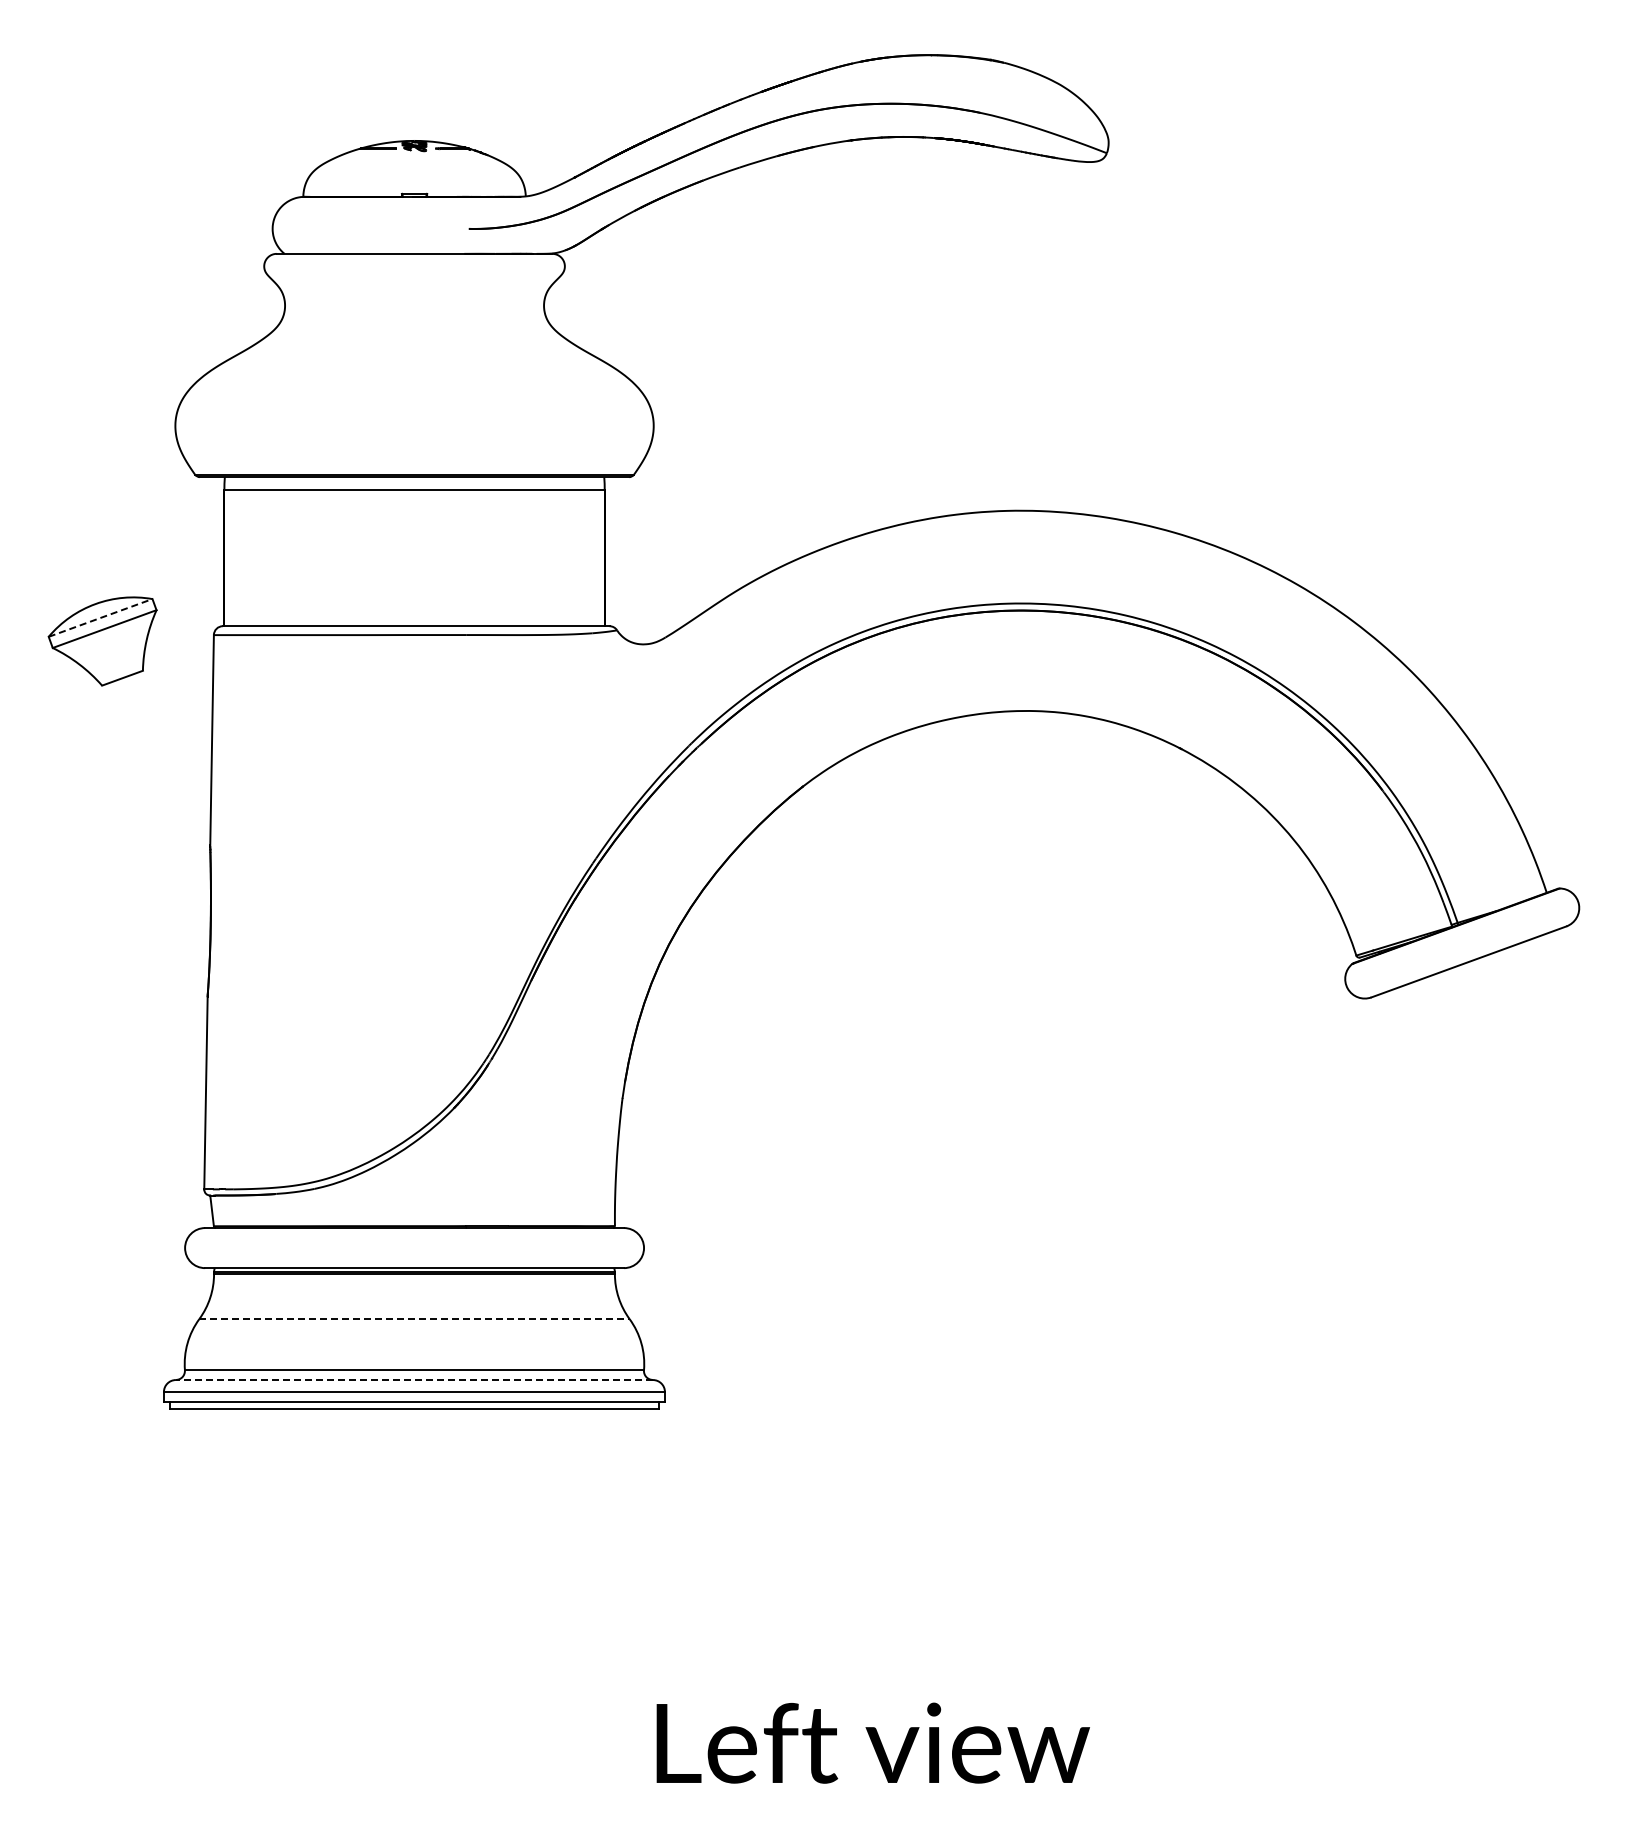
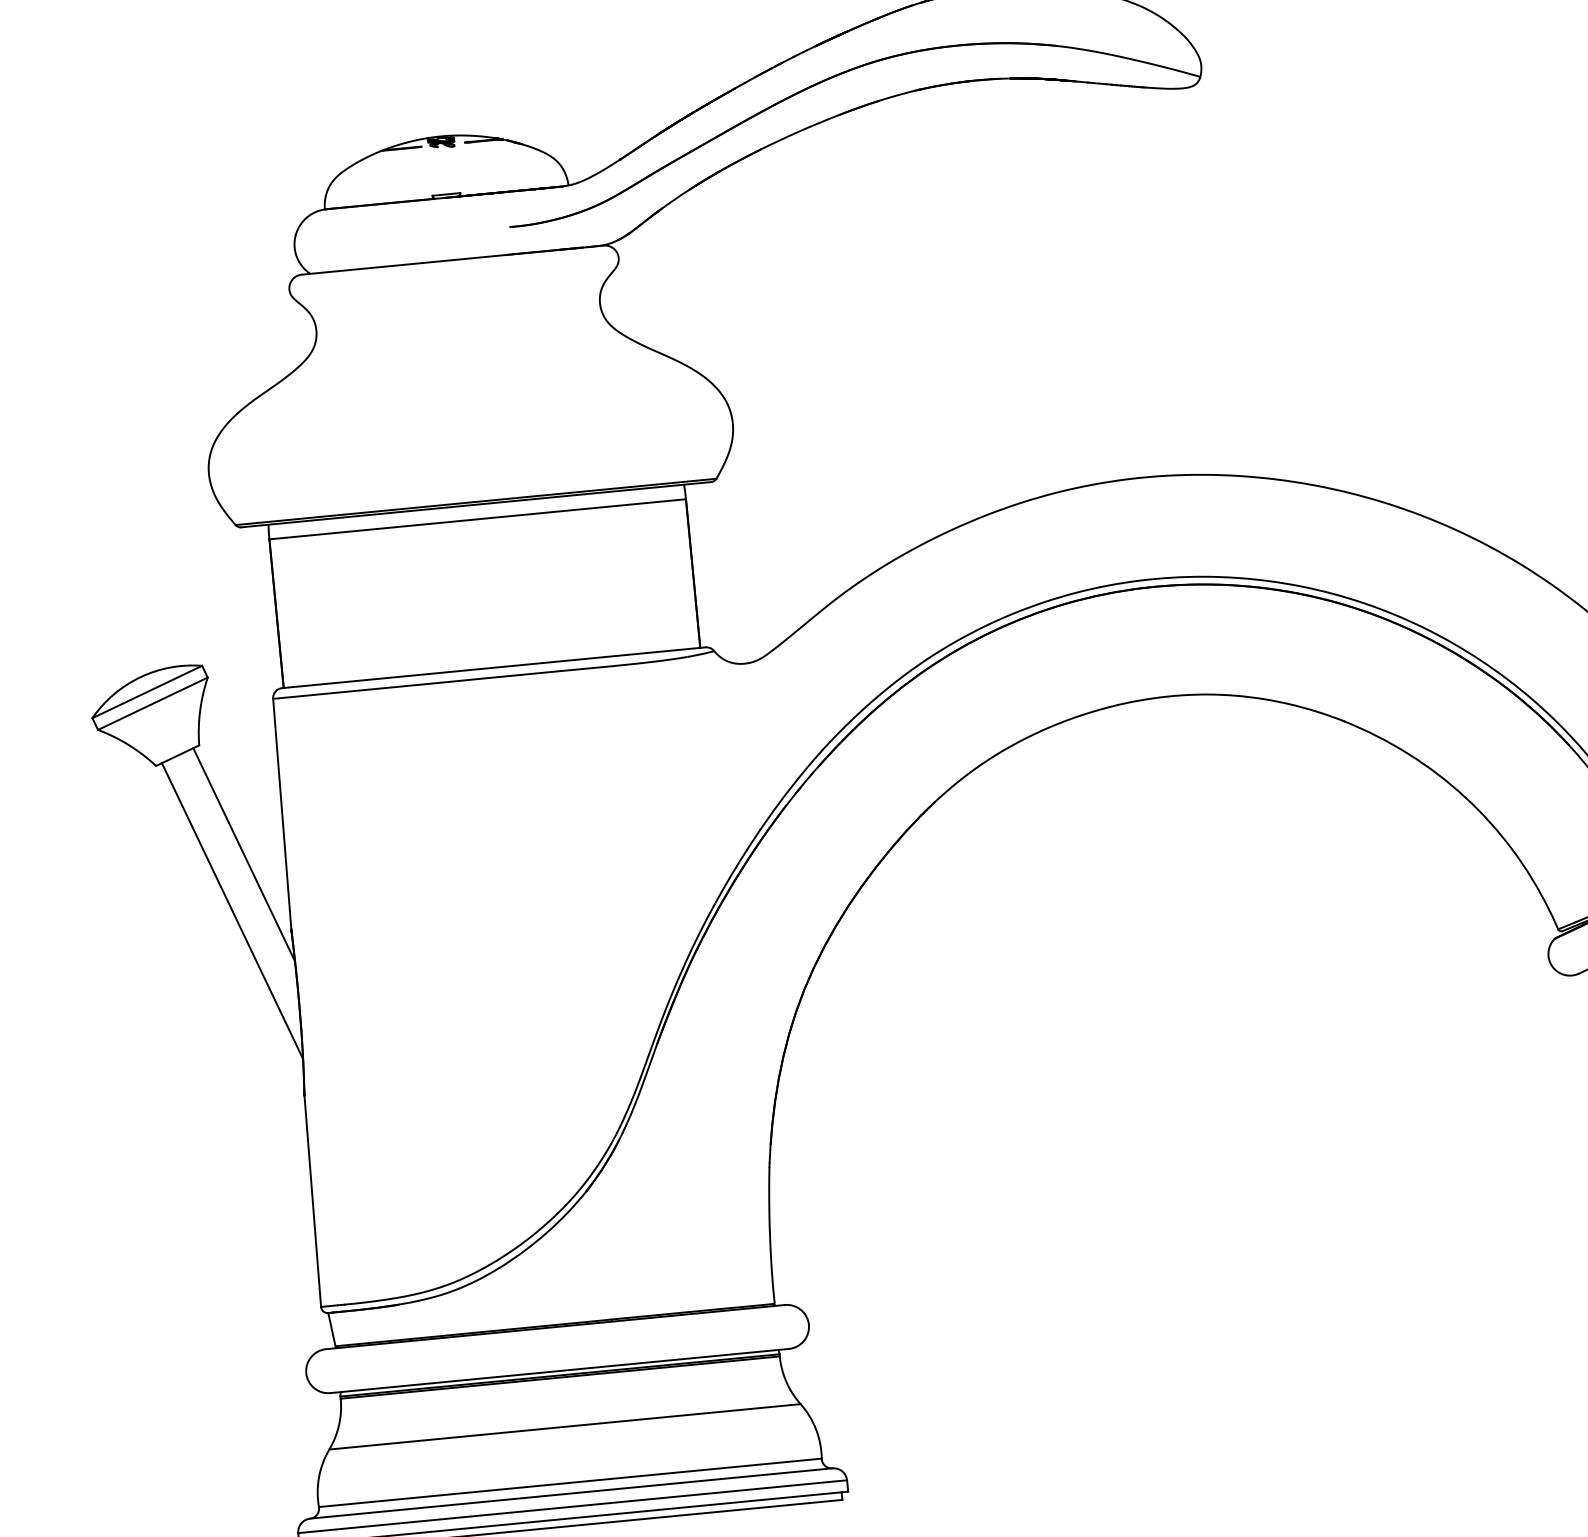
line: (101, 617) -> (148, 691), dashed -> solid
line: (173, 773) -> (243, 854), added
line: (158, 823) -> (232, 911), added
line: (414, 1319) -> (565, 1427), dashed -> solid
line: (414, 1379) -> (571, 1492), dashed -> solid

